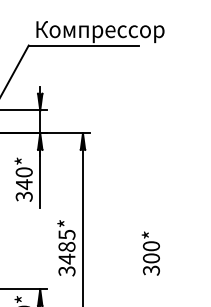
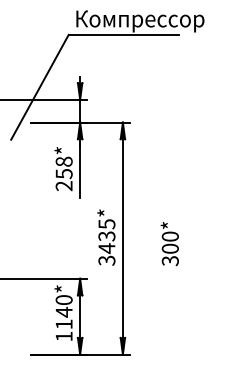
text: (23, 184) -> (63, 173), 340* -> 258*
text: (66, 247) -> (106, 236), 3485* -> 3435*
text: (150, 254) -> (169, 244), moved

